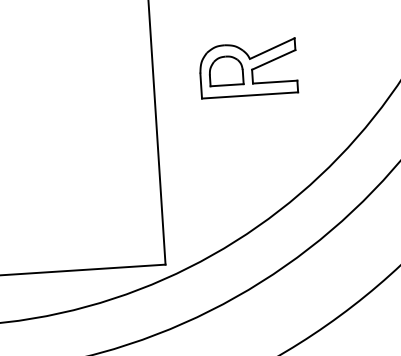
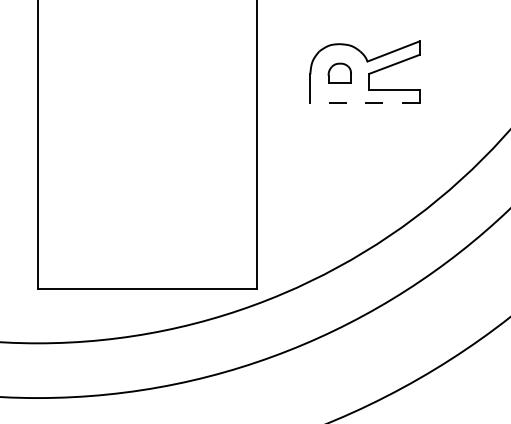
part: (225, 71) -> (339, 73), size x0.6
line: (250, 95) -> (365, 102), solid -> dashed

